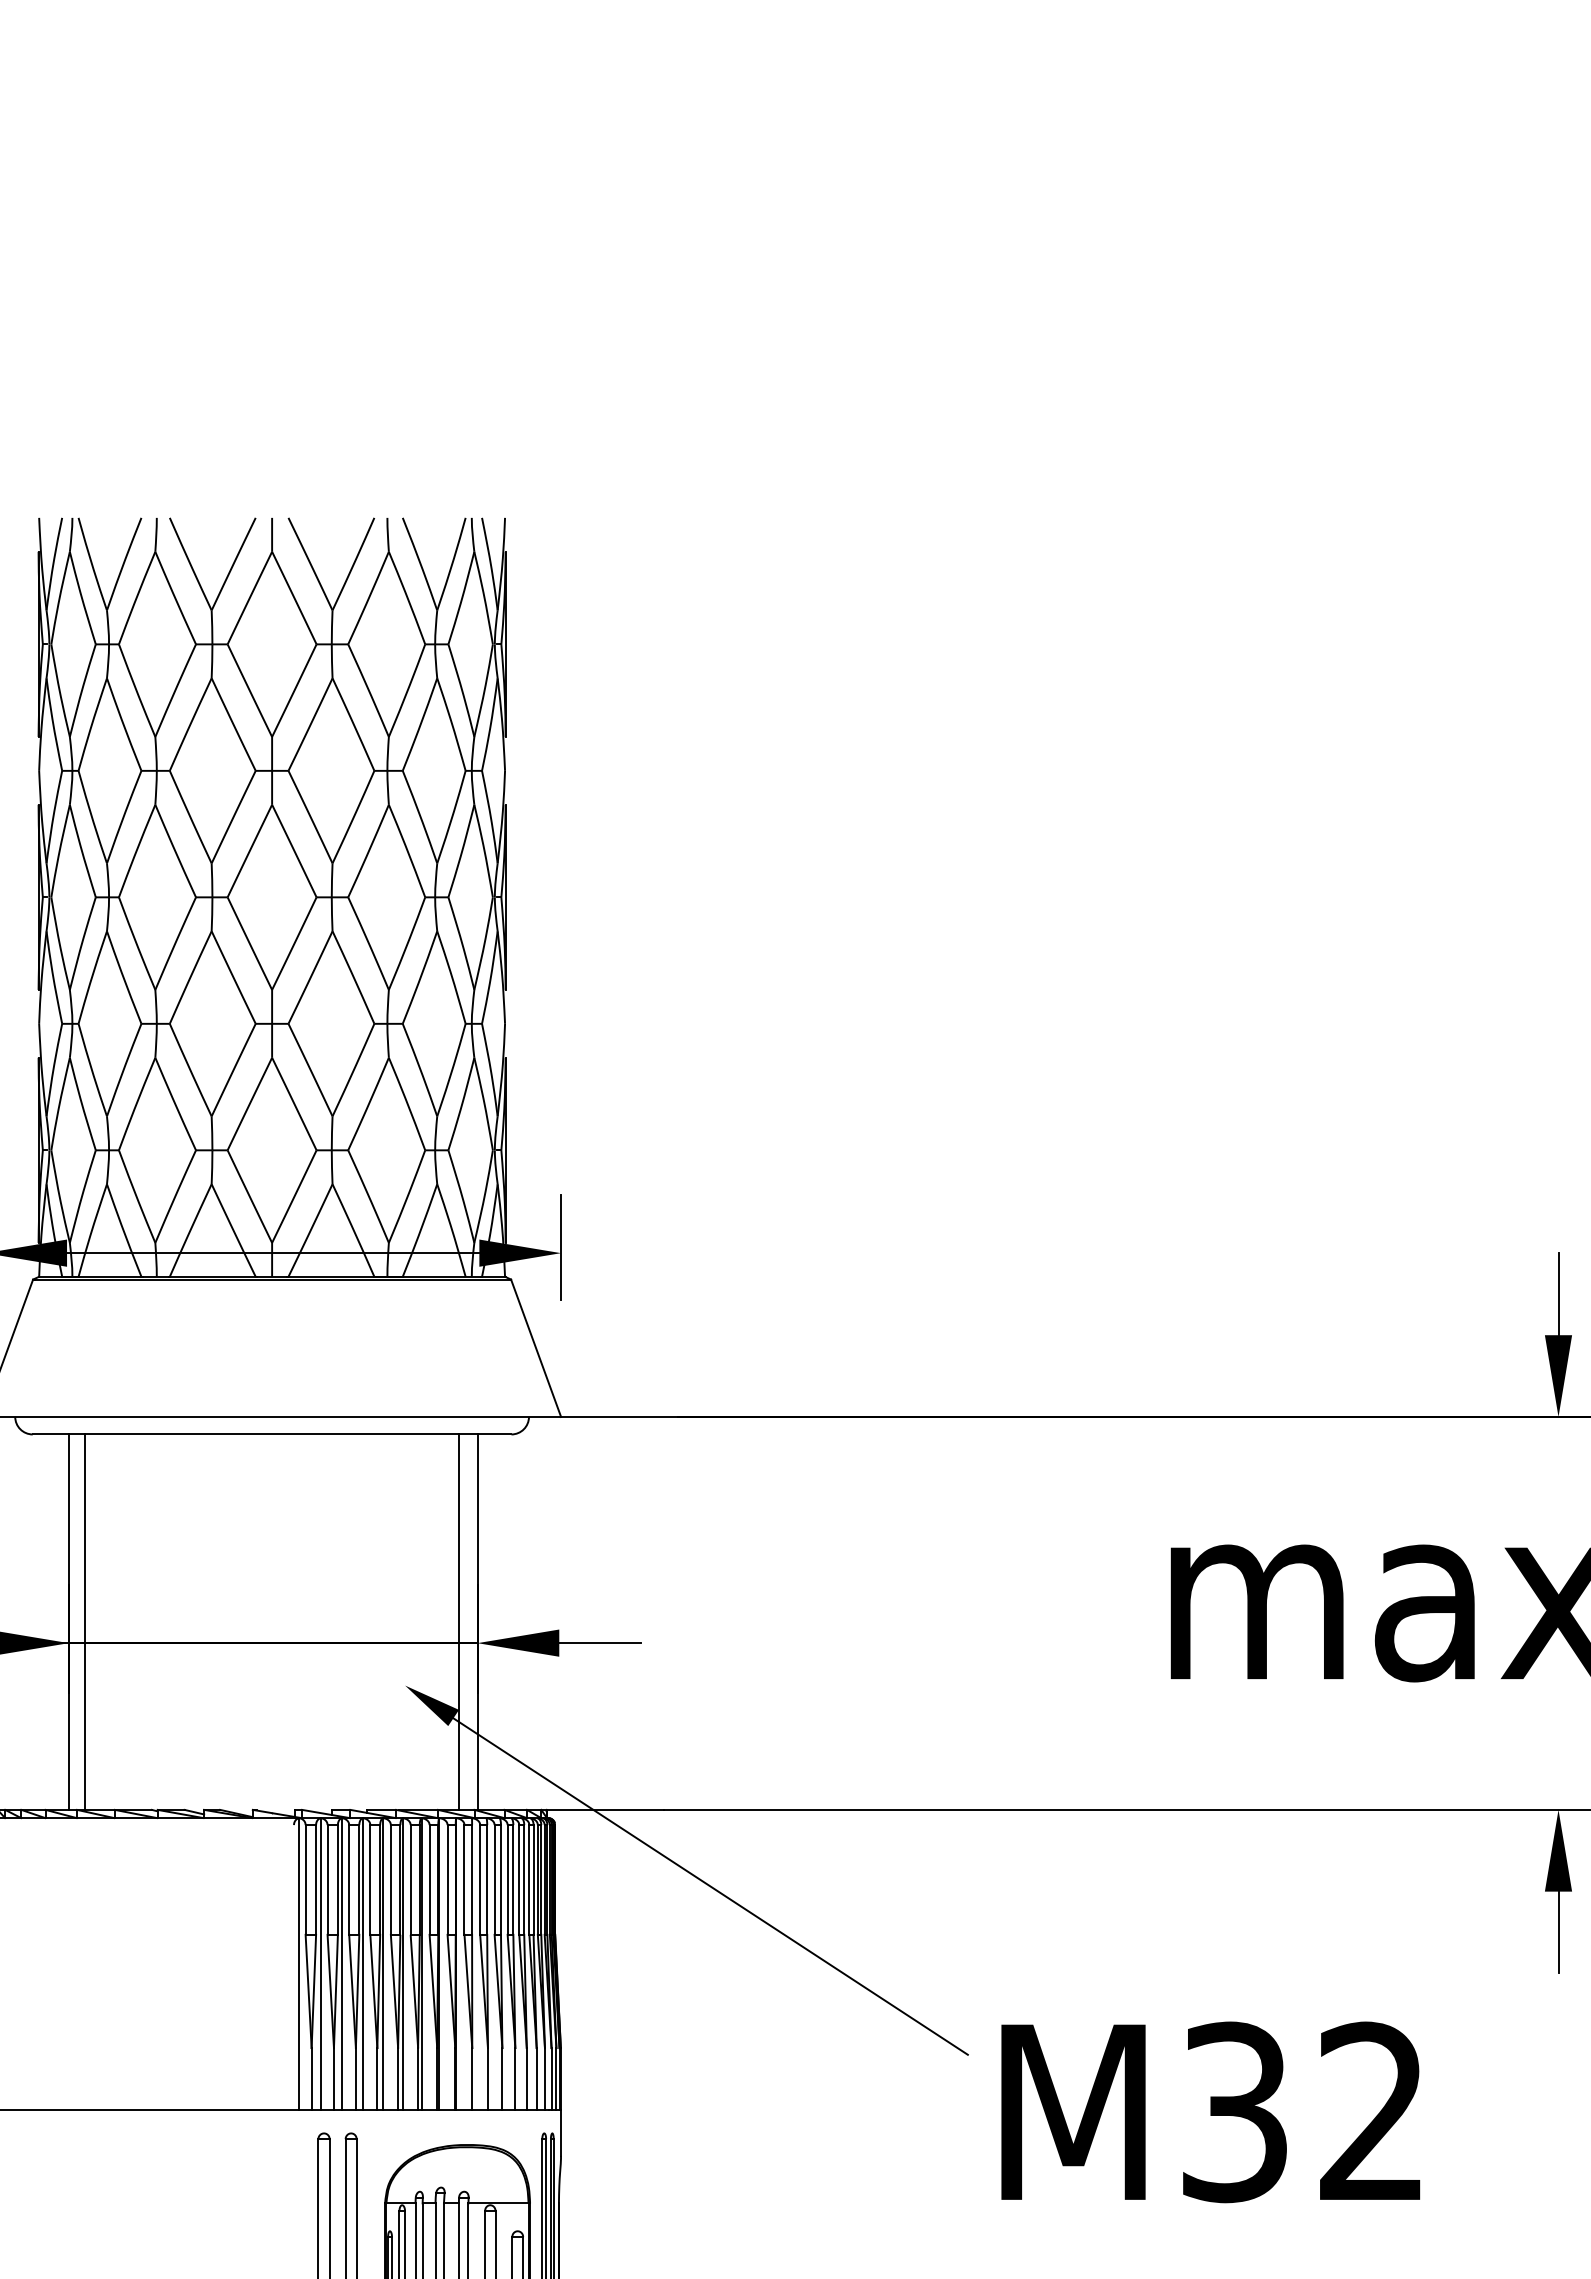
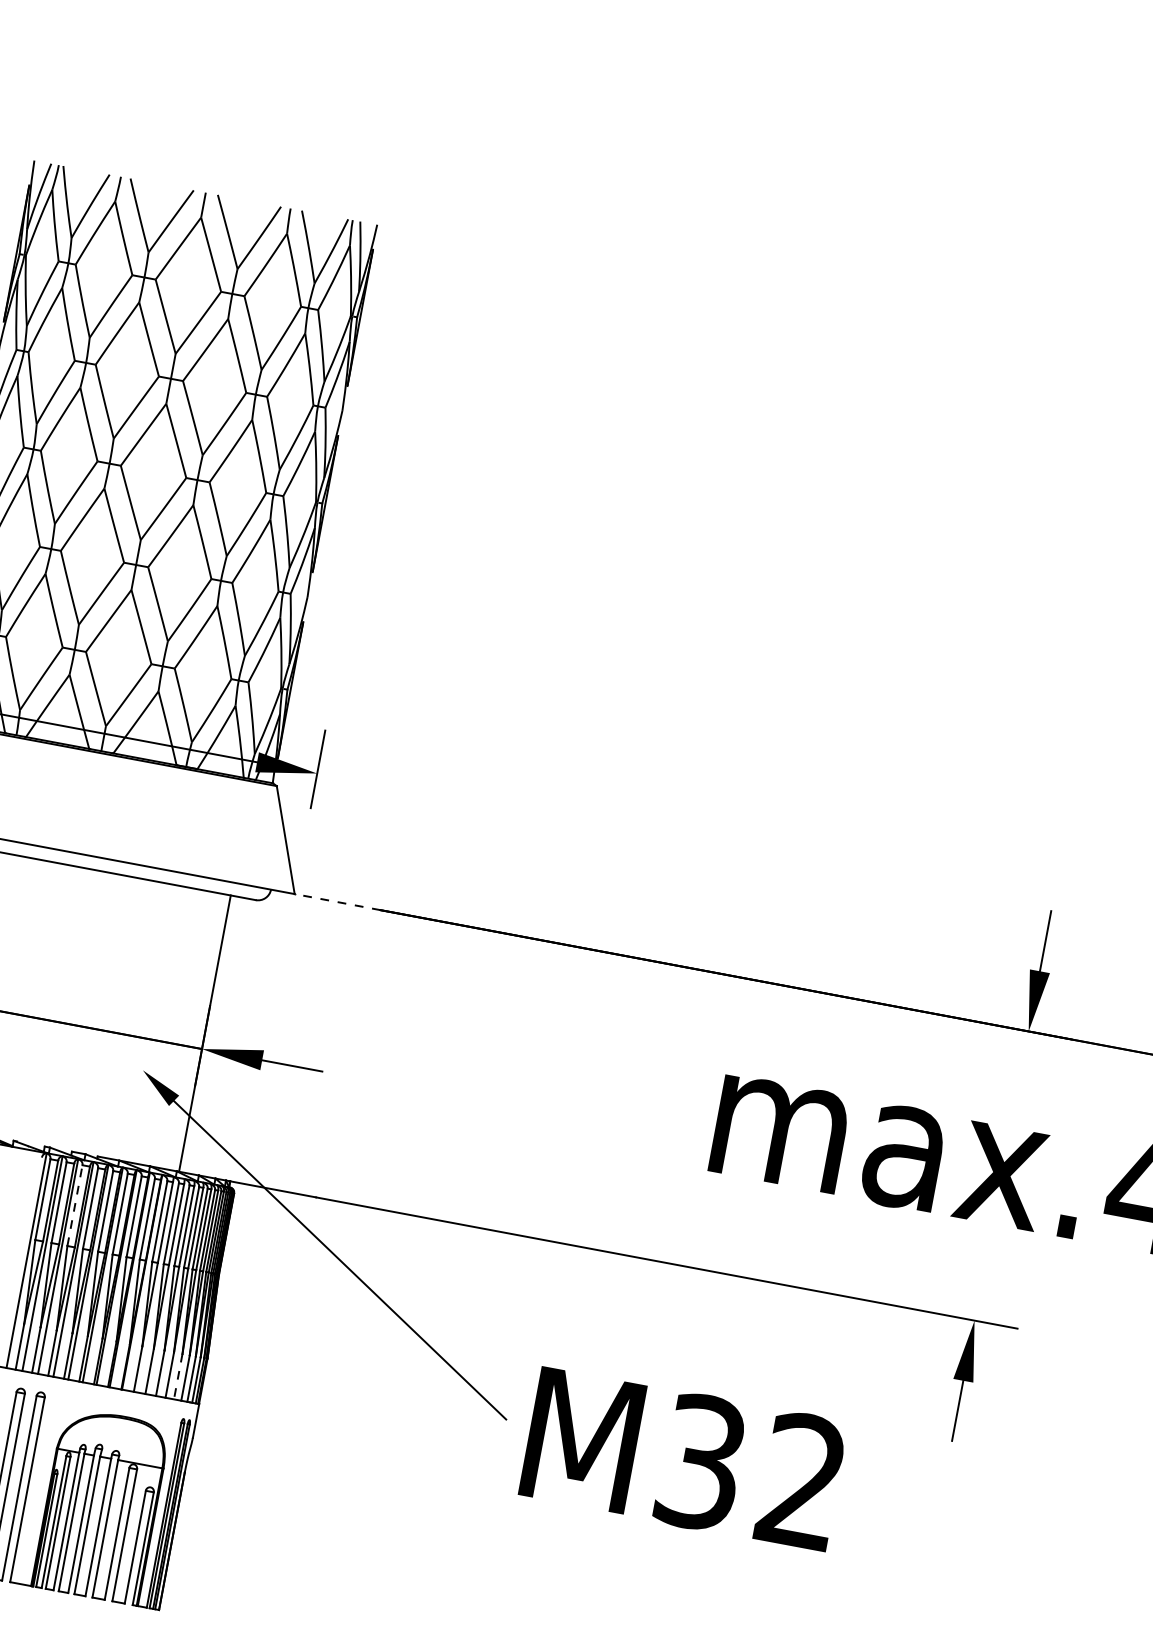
line: (618, 1416) -> (336, 901), solid -> dashed
line: (458, 1621) -> (191, 1030), removed
line: (349, 1879) -> (75, 1205), solid -> dashed
line: (526, 2079) -> (177, 1376), solid -> dashed
text: (1210, 2112) -> (683, 1459), moved

